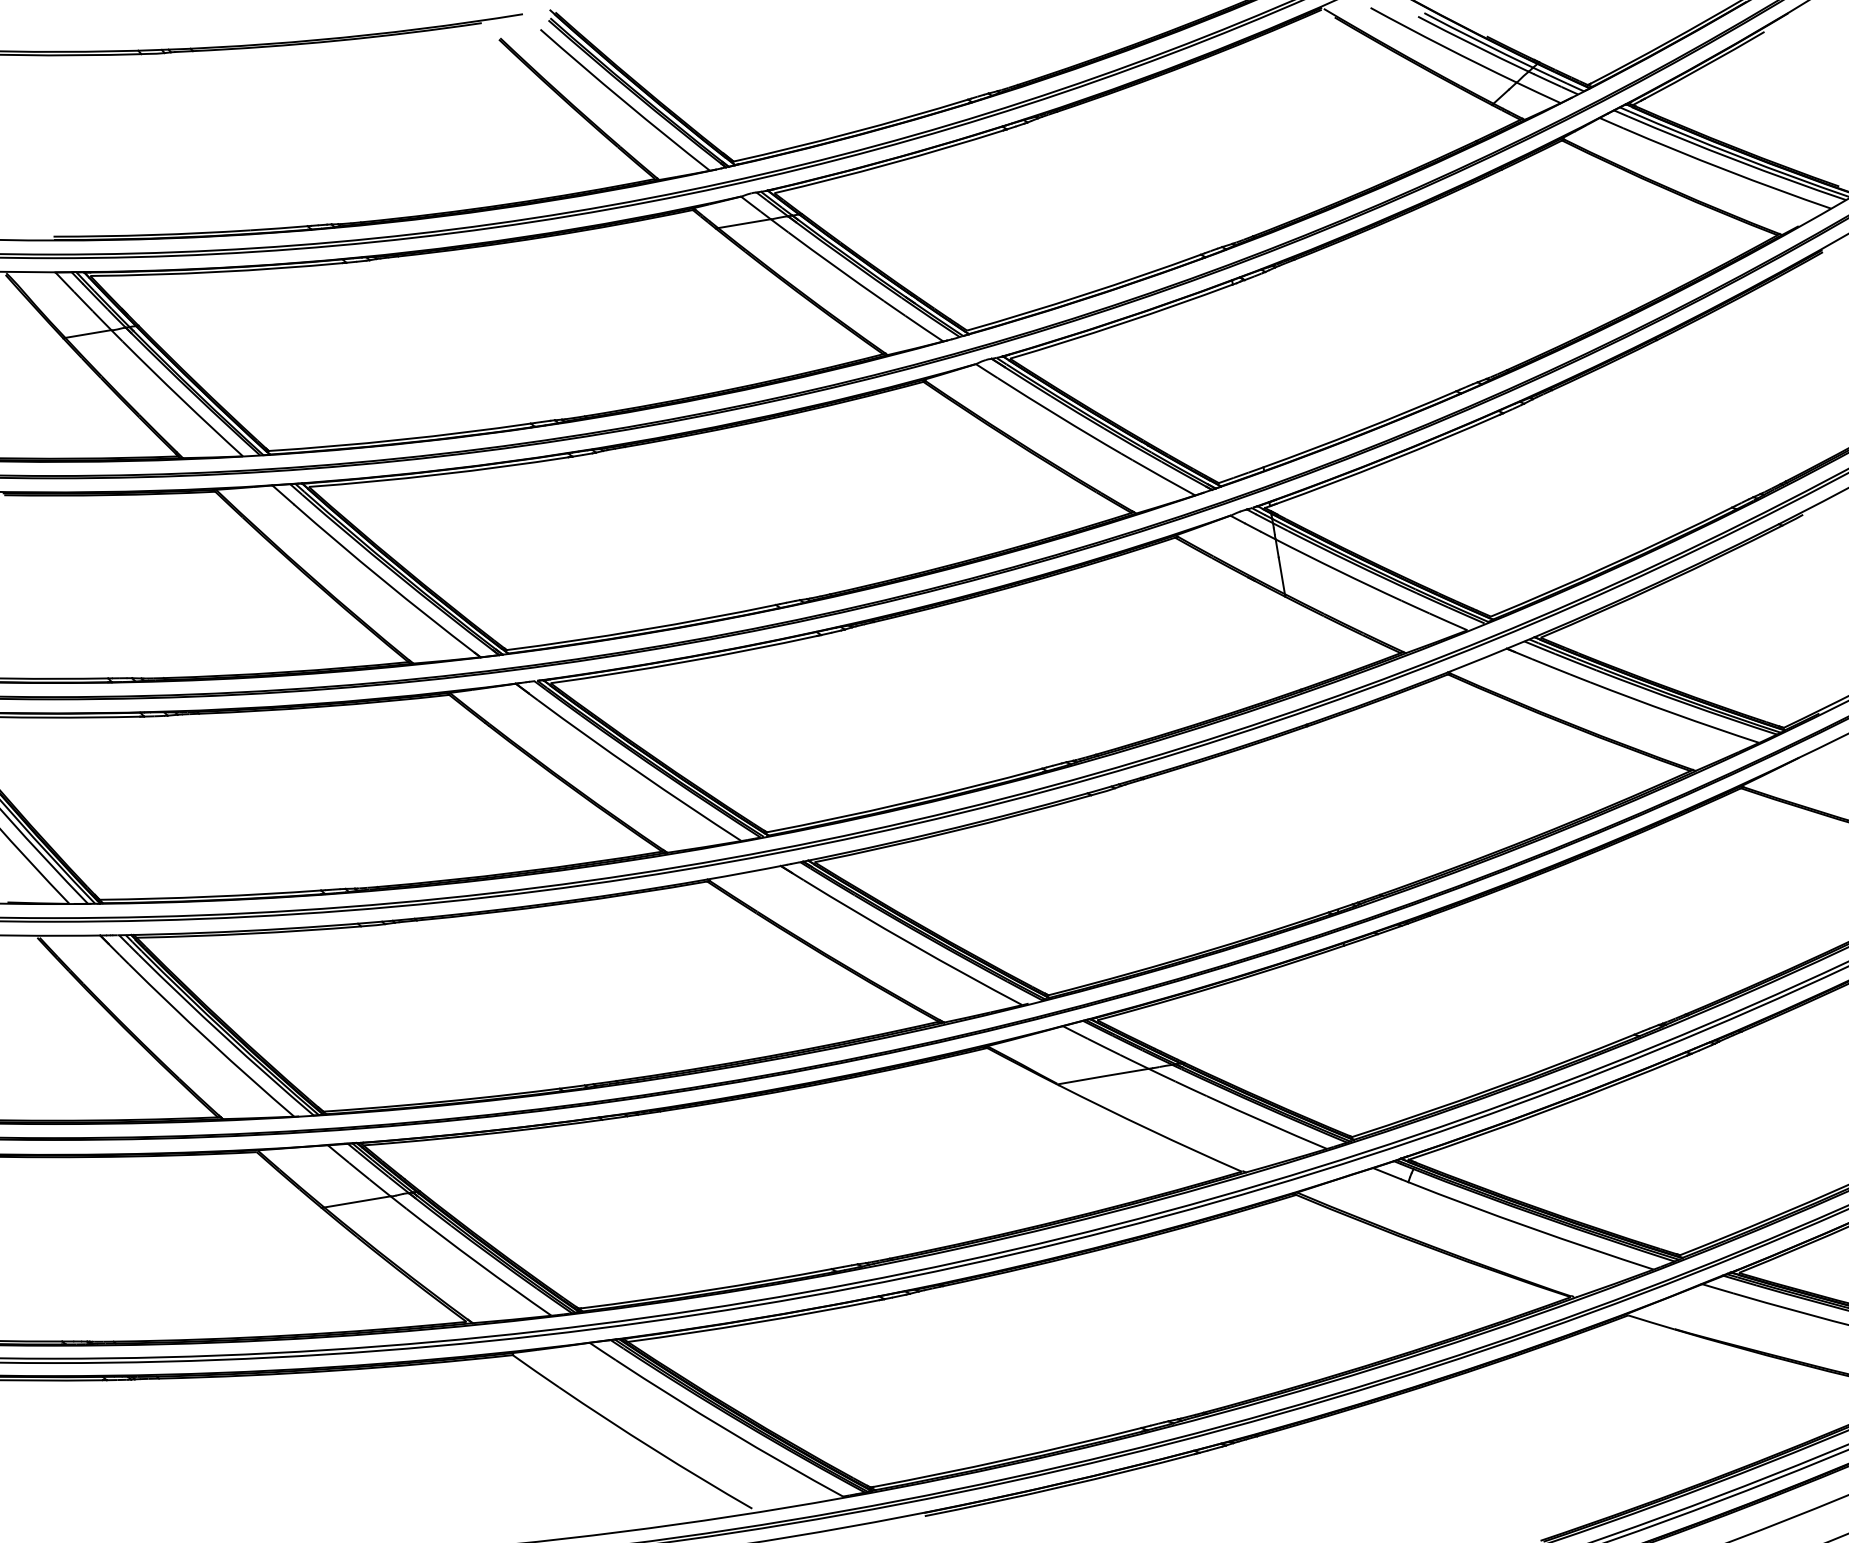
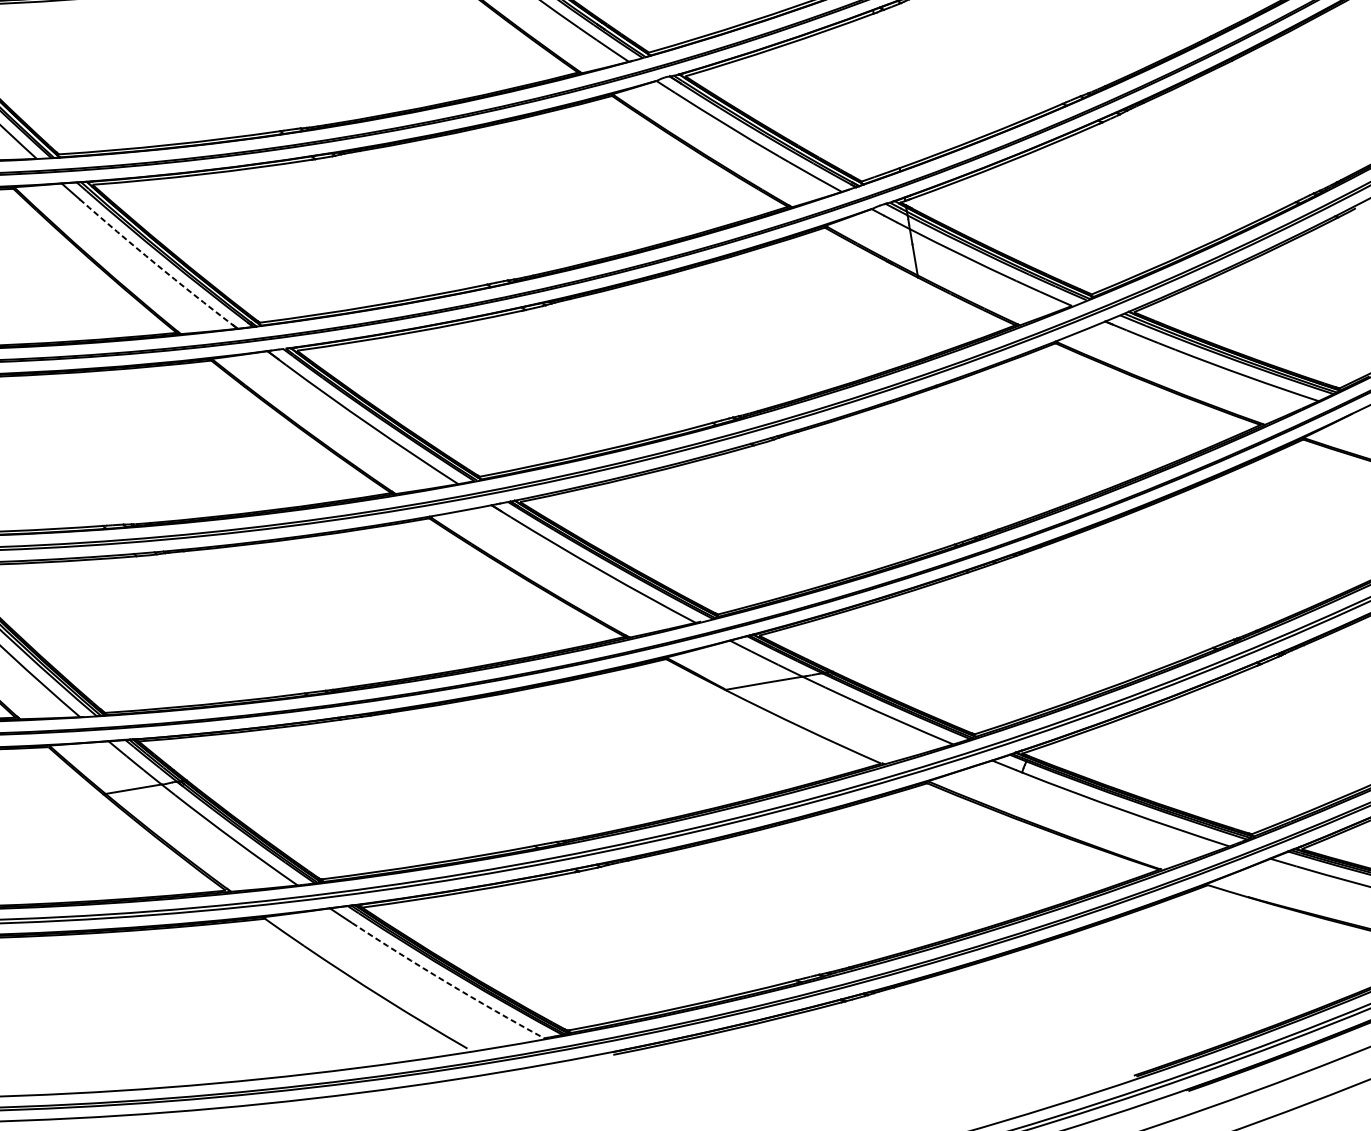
arc: (383, 580) -> (155, 263), solid -> dashed
arc: (728, 1430) -> (447, 982), solid -> dashed

